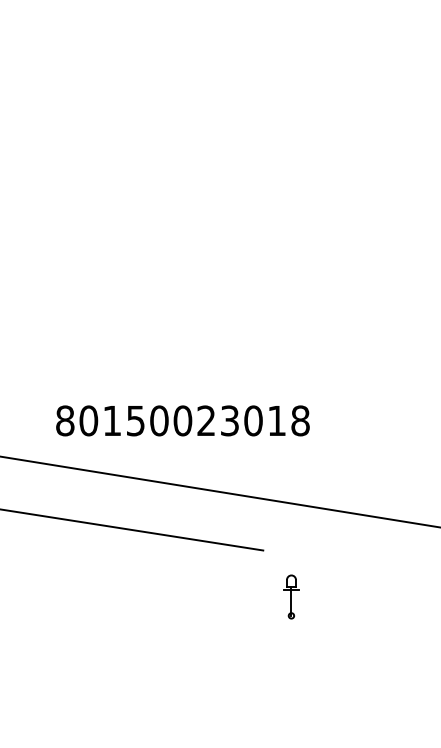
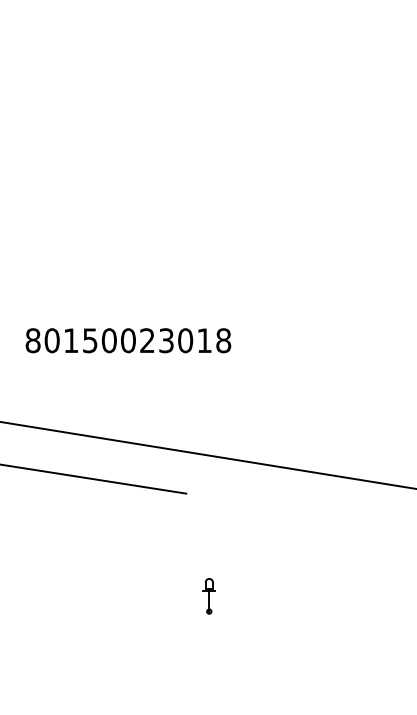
text: (183, 420) -> (128, 340), moved
part: (290, 597) -> (208, 596), moved

